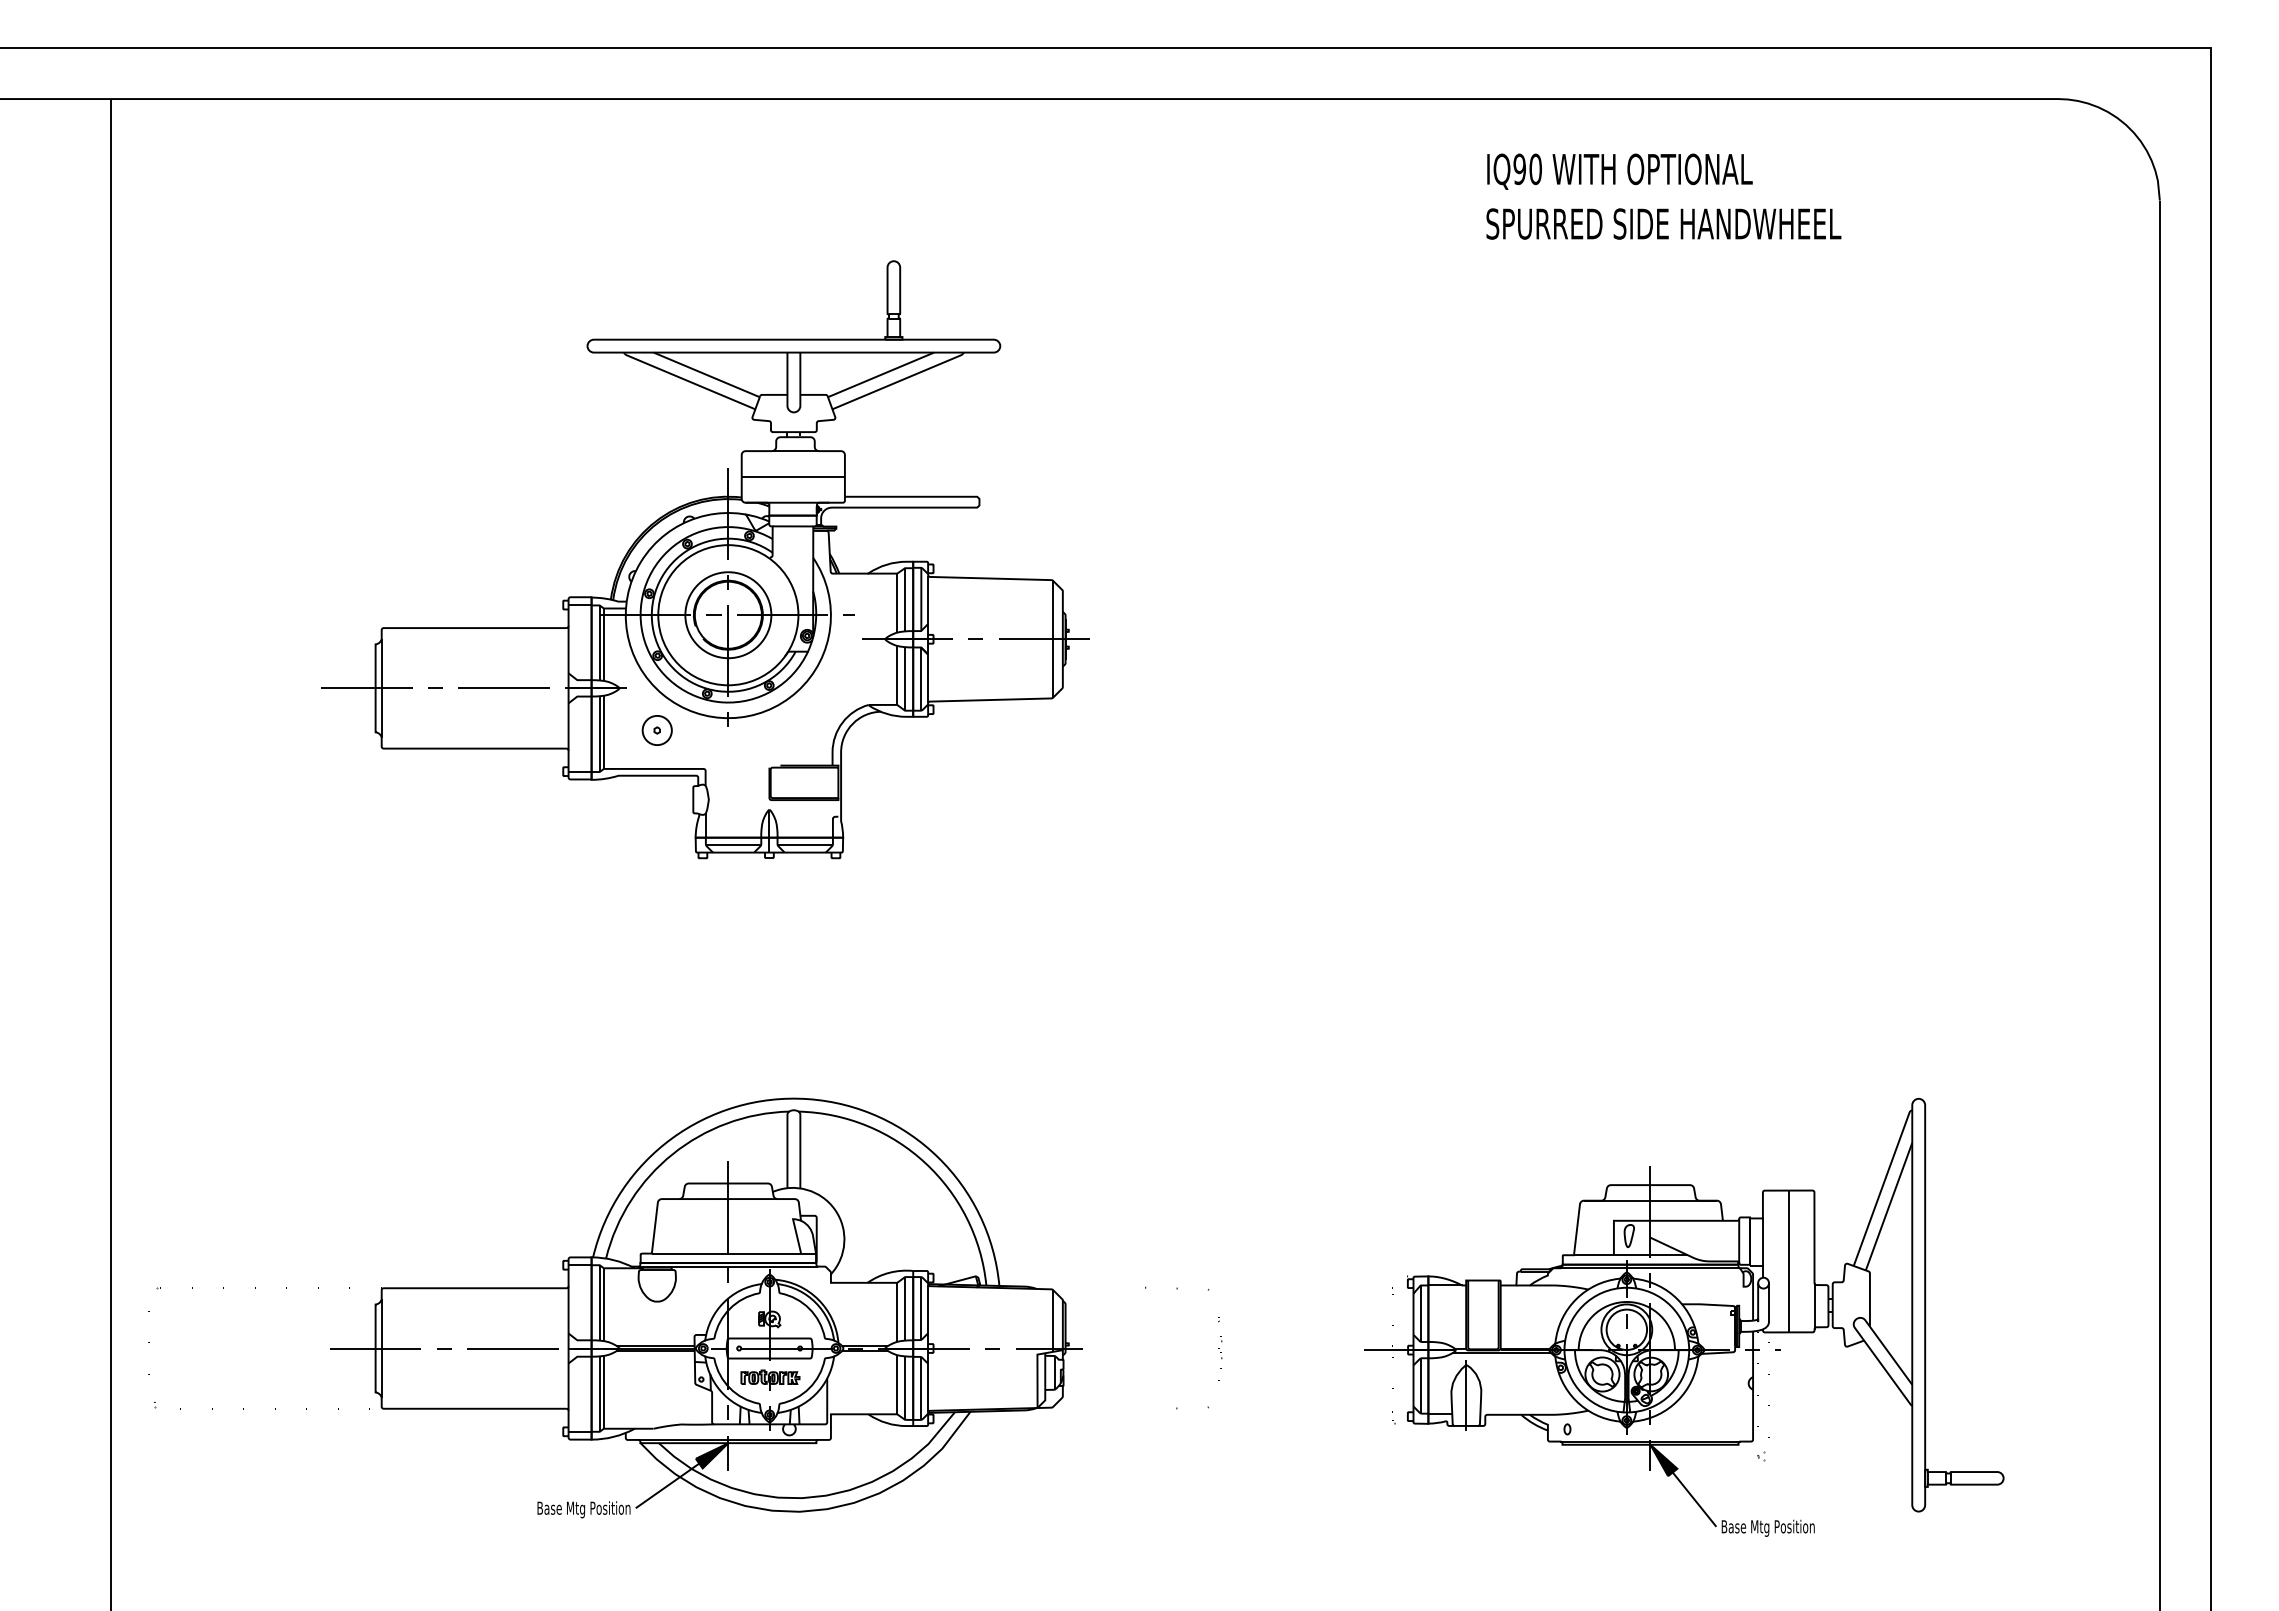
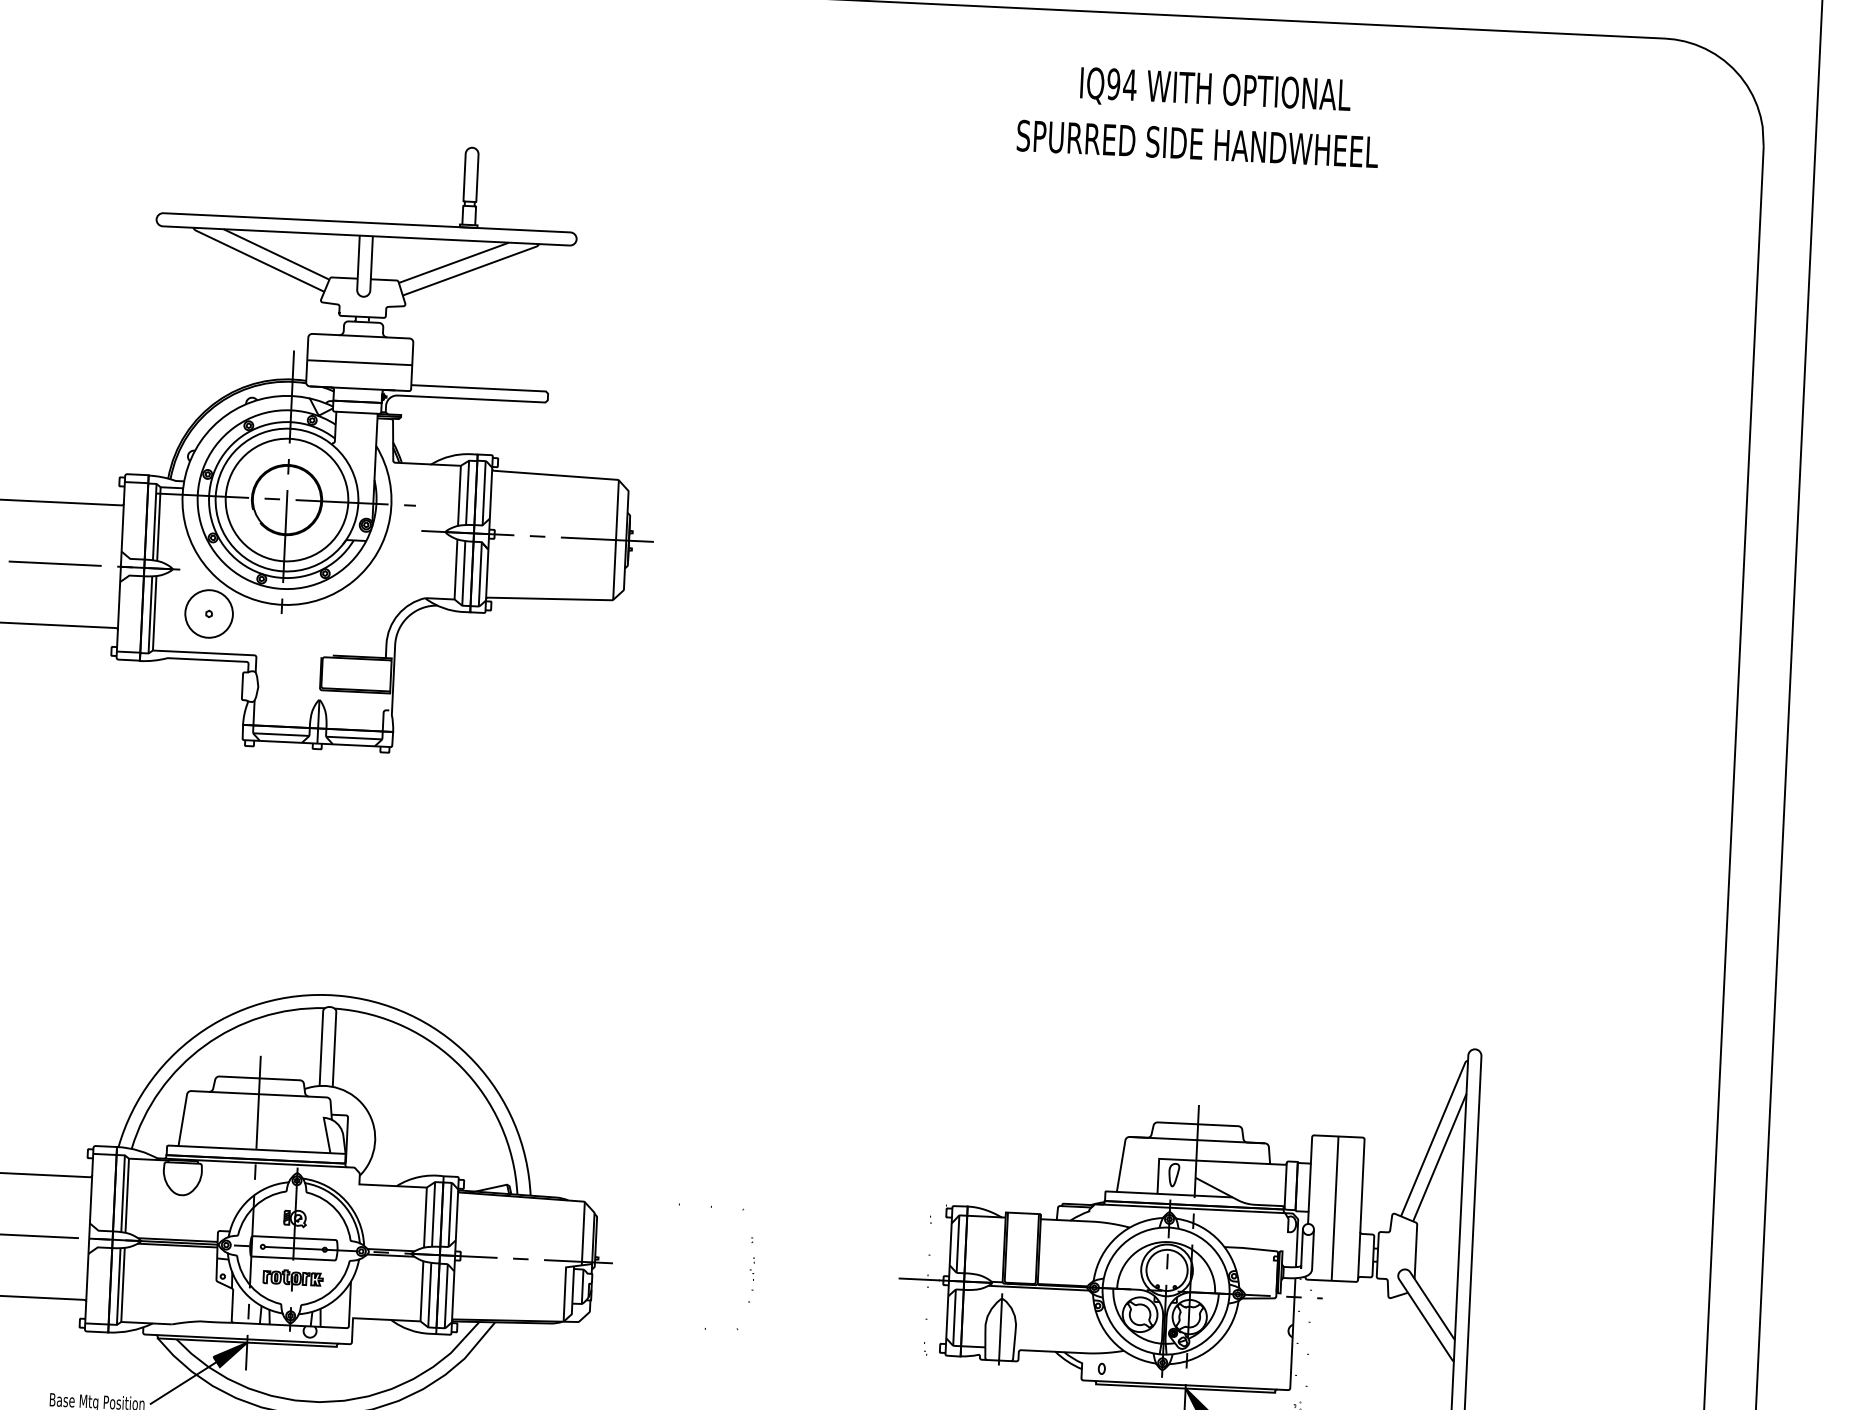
text: (1535, 169) -> (1129, 85), IQ90 -> IQ94
text: (1663, 223) -> (1197, 143), moved
circle: (728, 615) -> (287, 500), size x1.4
circle: (656, 730) -> (208, 613), size x1.6

